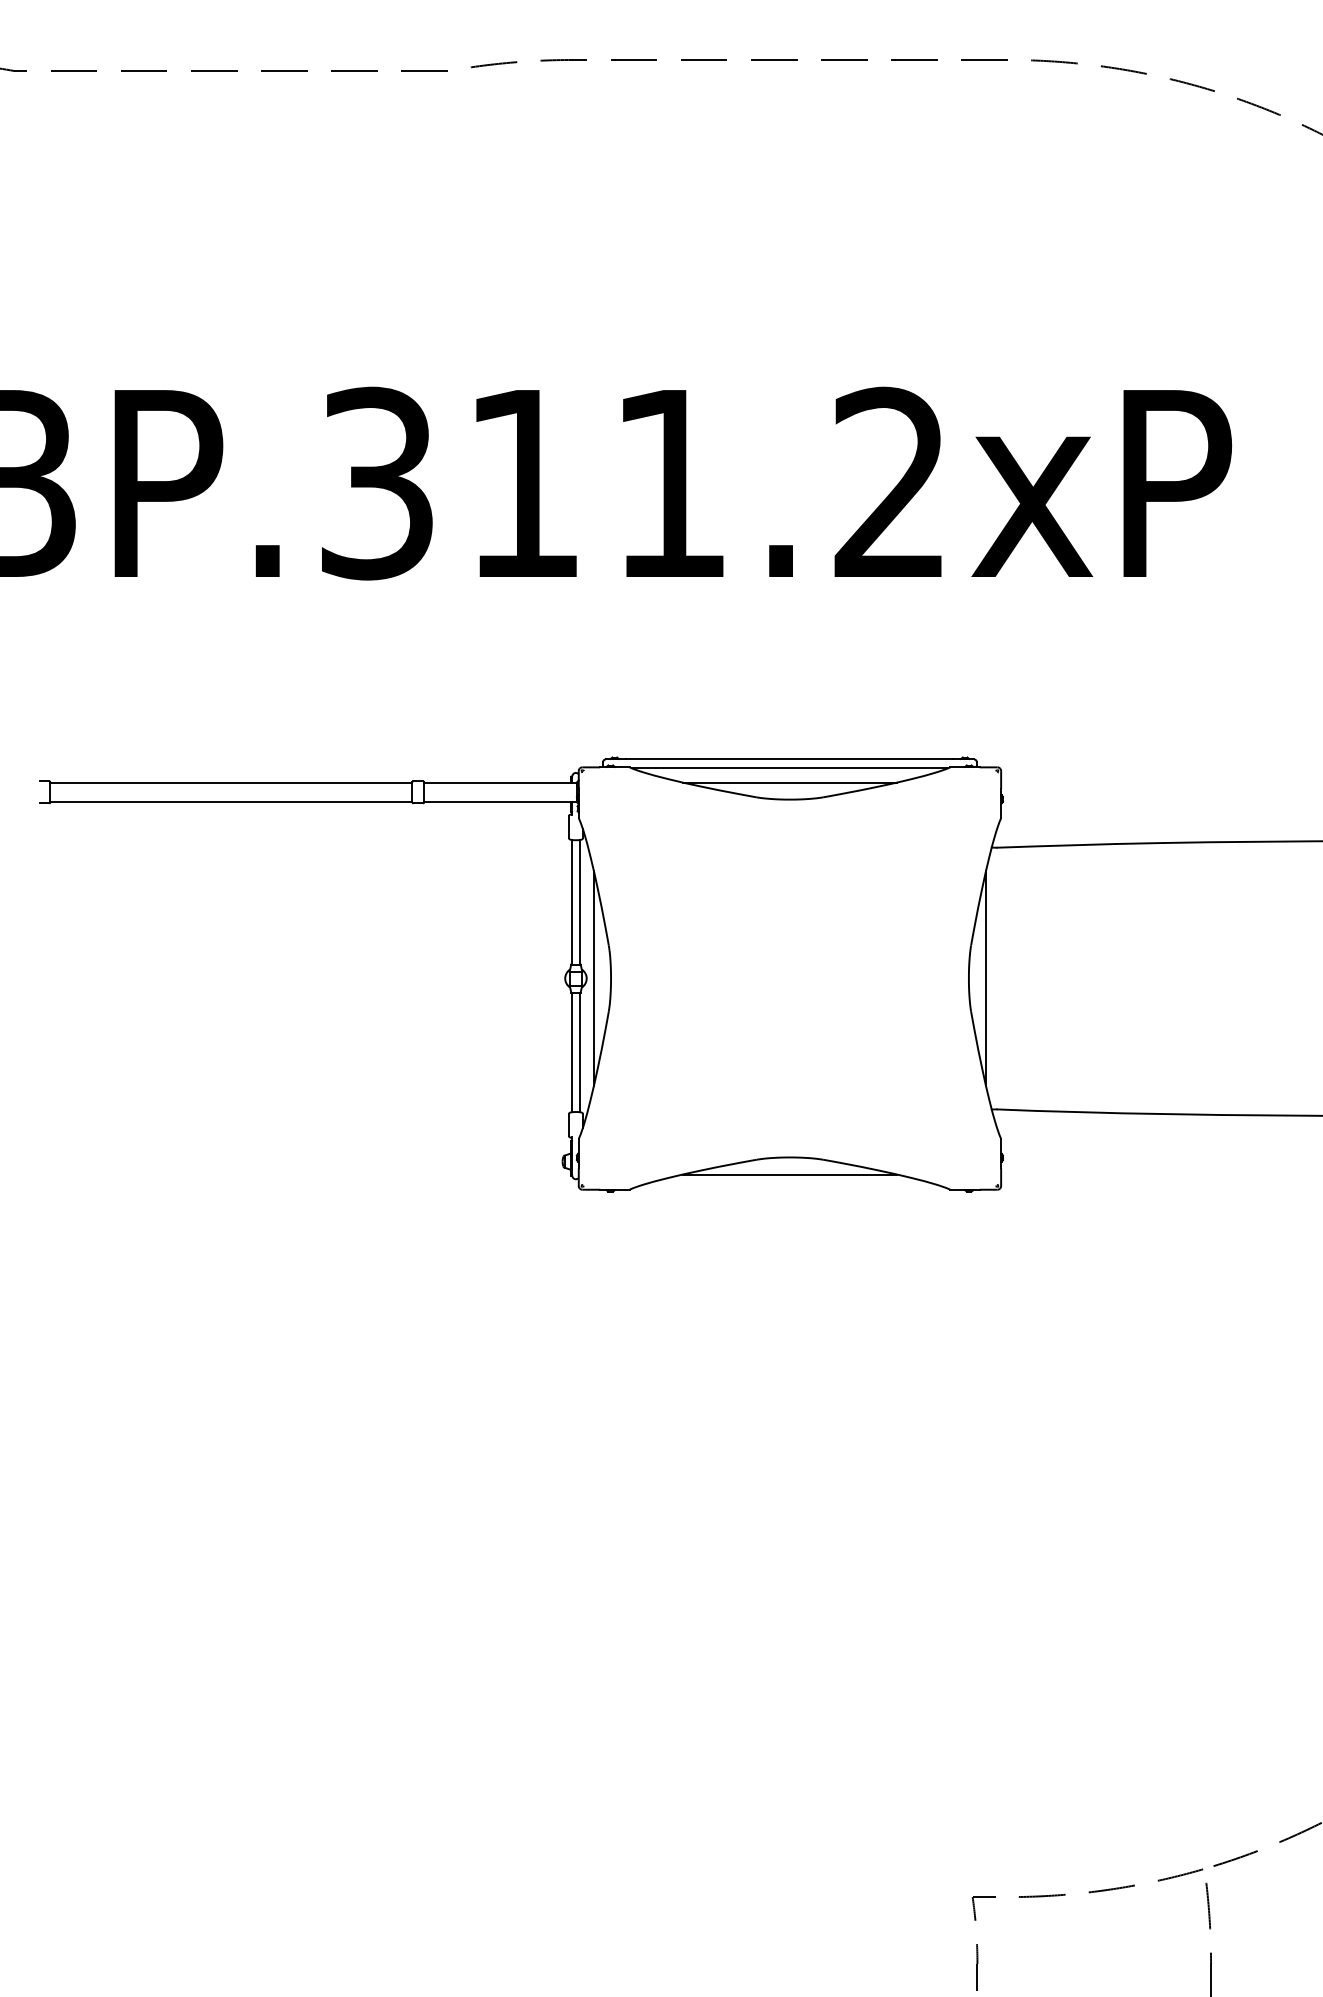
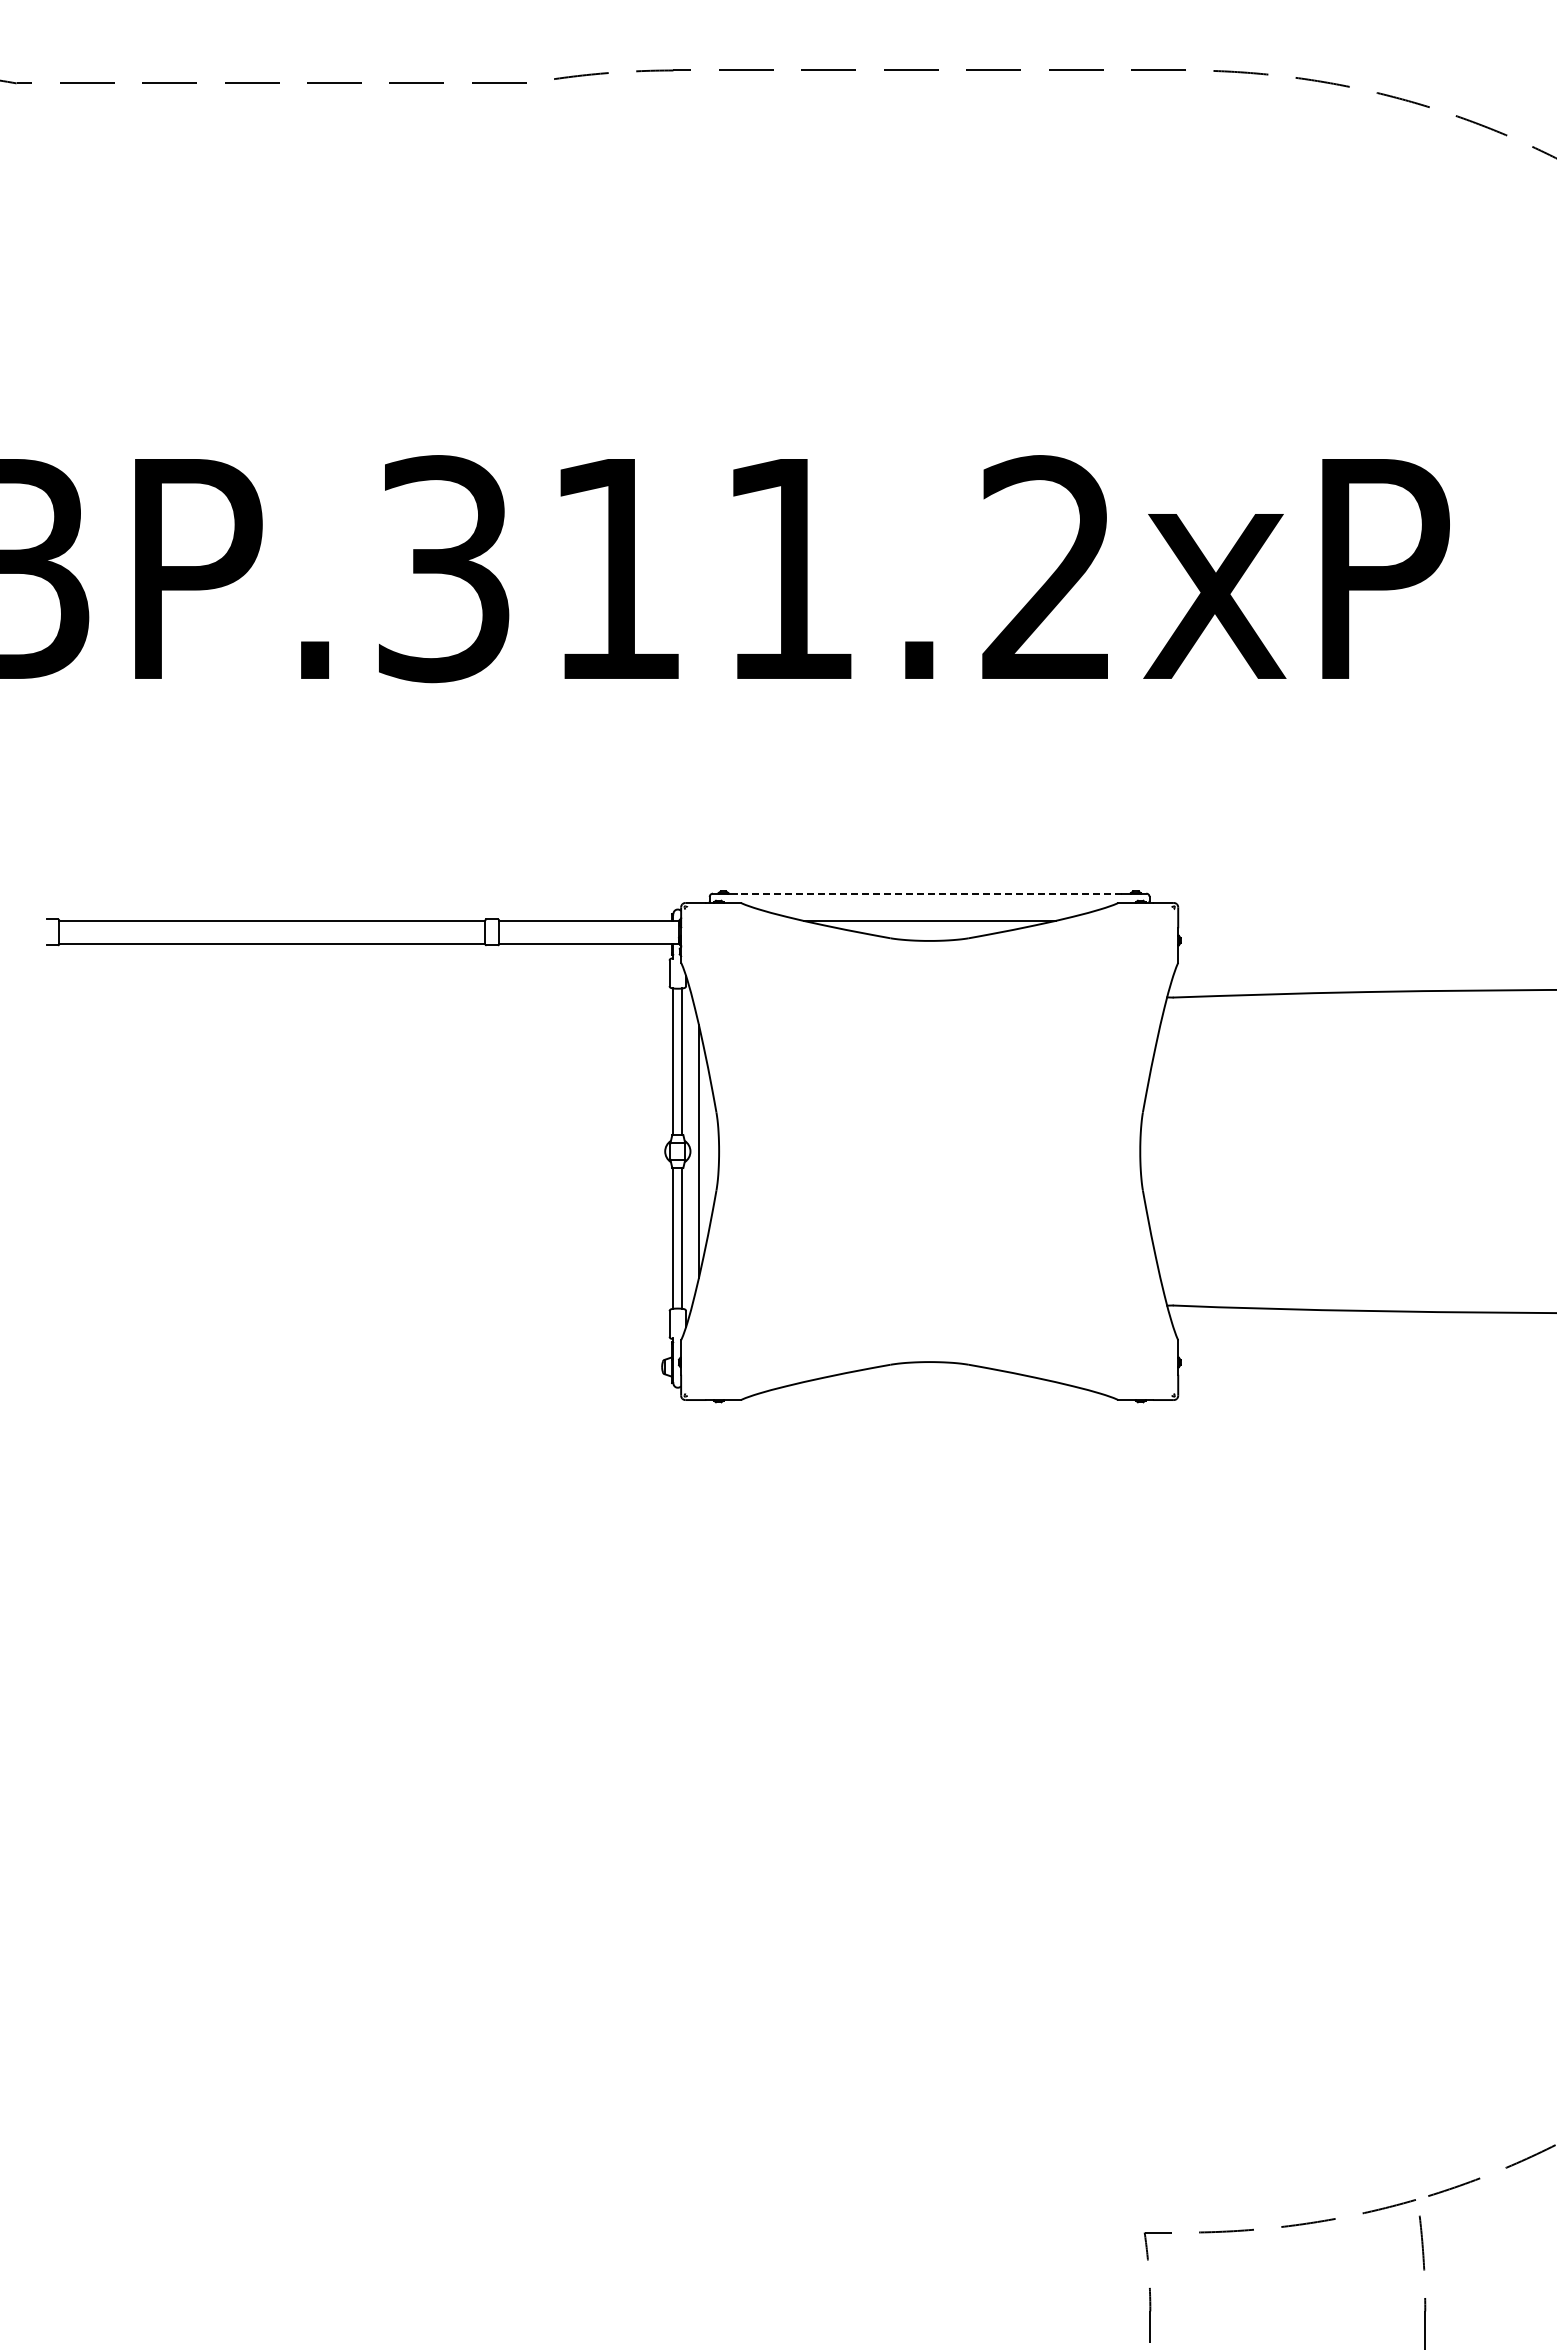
line: (789, 759) -> (929, 893), solid -> dashed
line: (789, 768) -> (929, 904), removed
line: (986, 978) -> (1160, 1151), removed
line: (789, 1174) -> (929, 1382), removed

